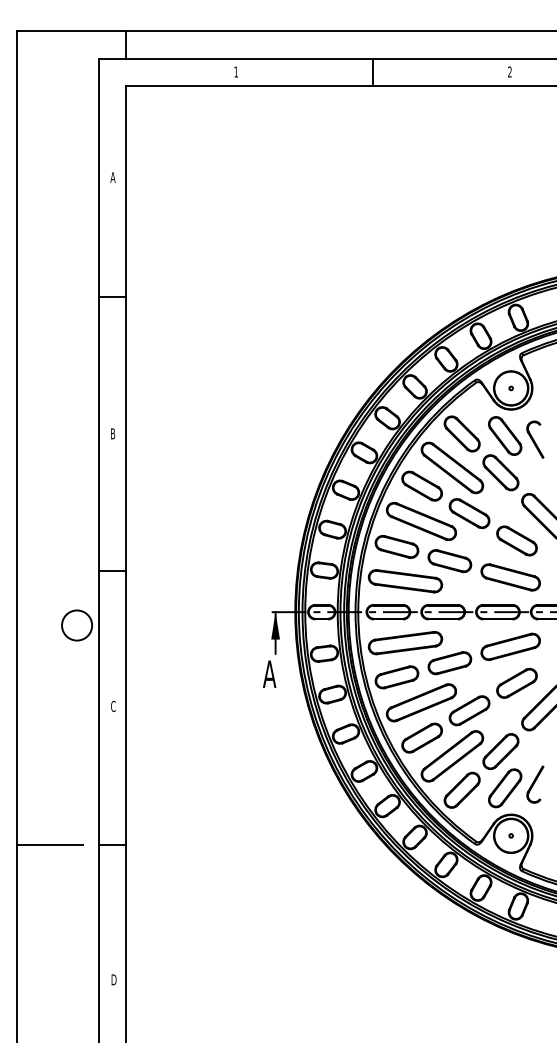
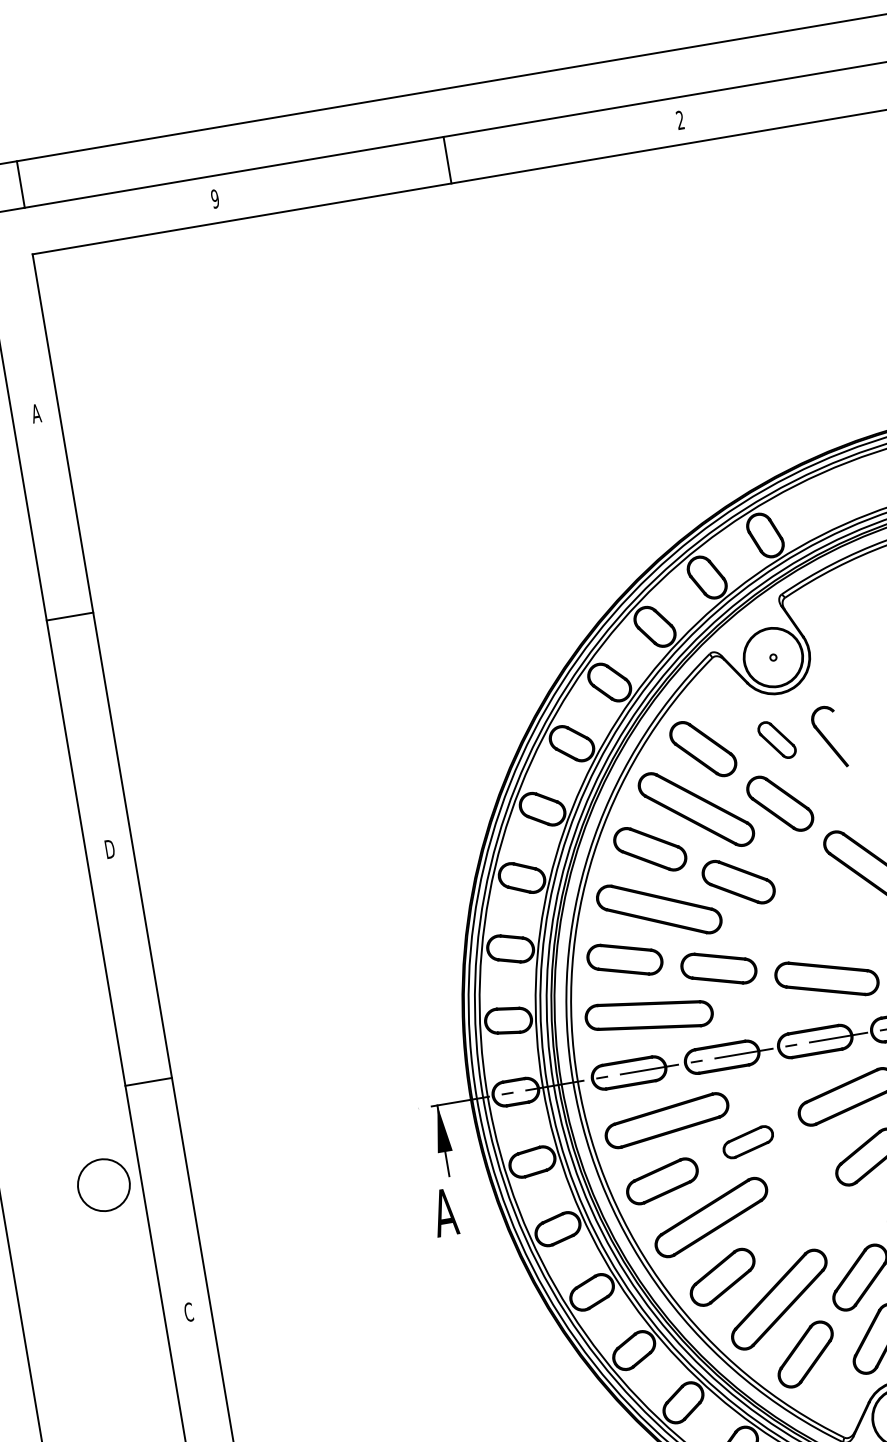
text: (236, 71) -> (215, 197), 1 -> 9
text: (112, 433) -> (108, 848), B -> D
part: (505, 435) -> (777, 739), size x0.6
part: (516, 540) -> (826, 914), removed
part: (449, 663) -> (747, 1142), size x0.7
part: (469, 710) -> (795, 1216), removed

